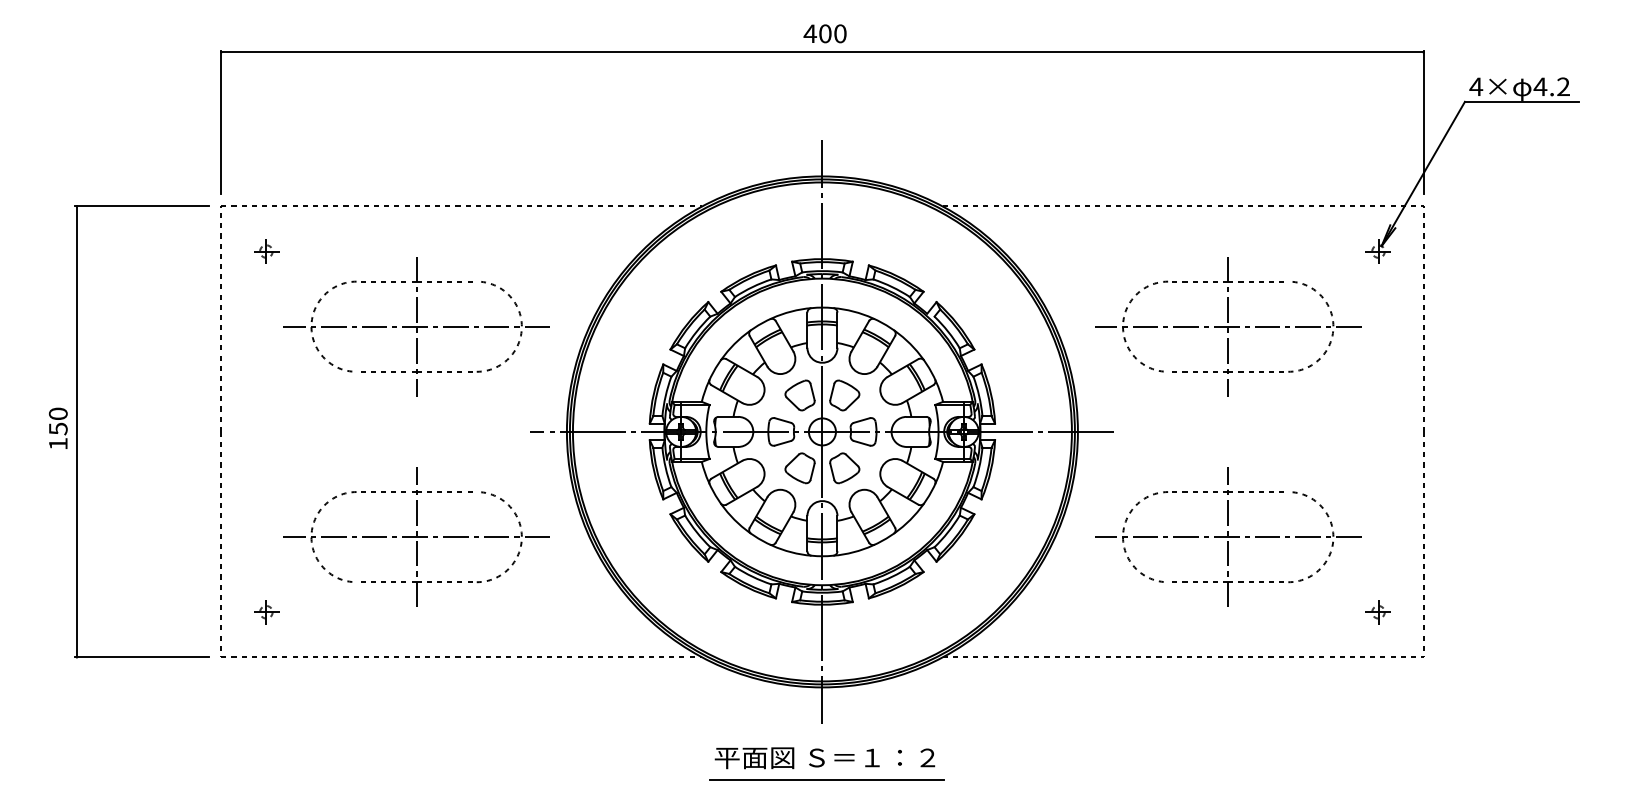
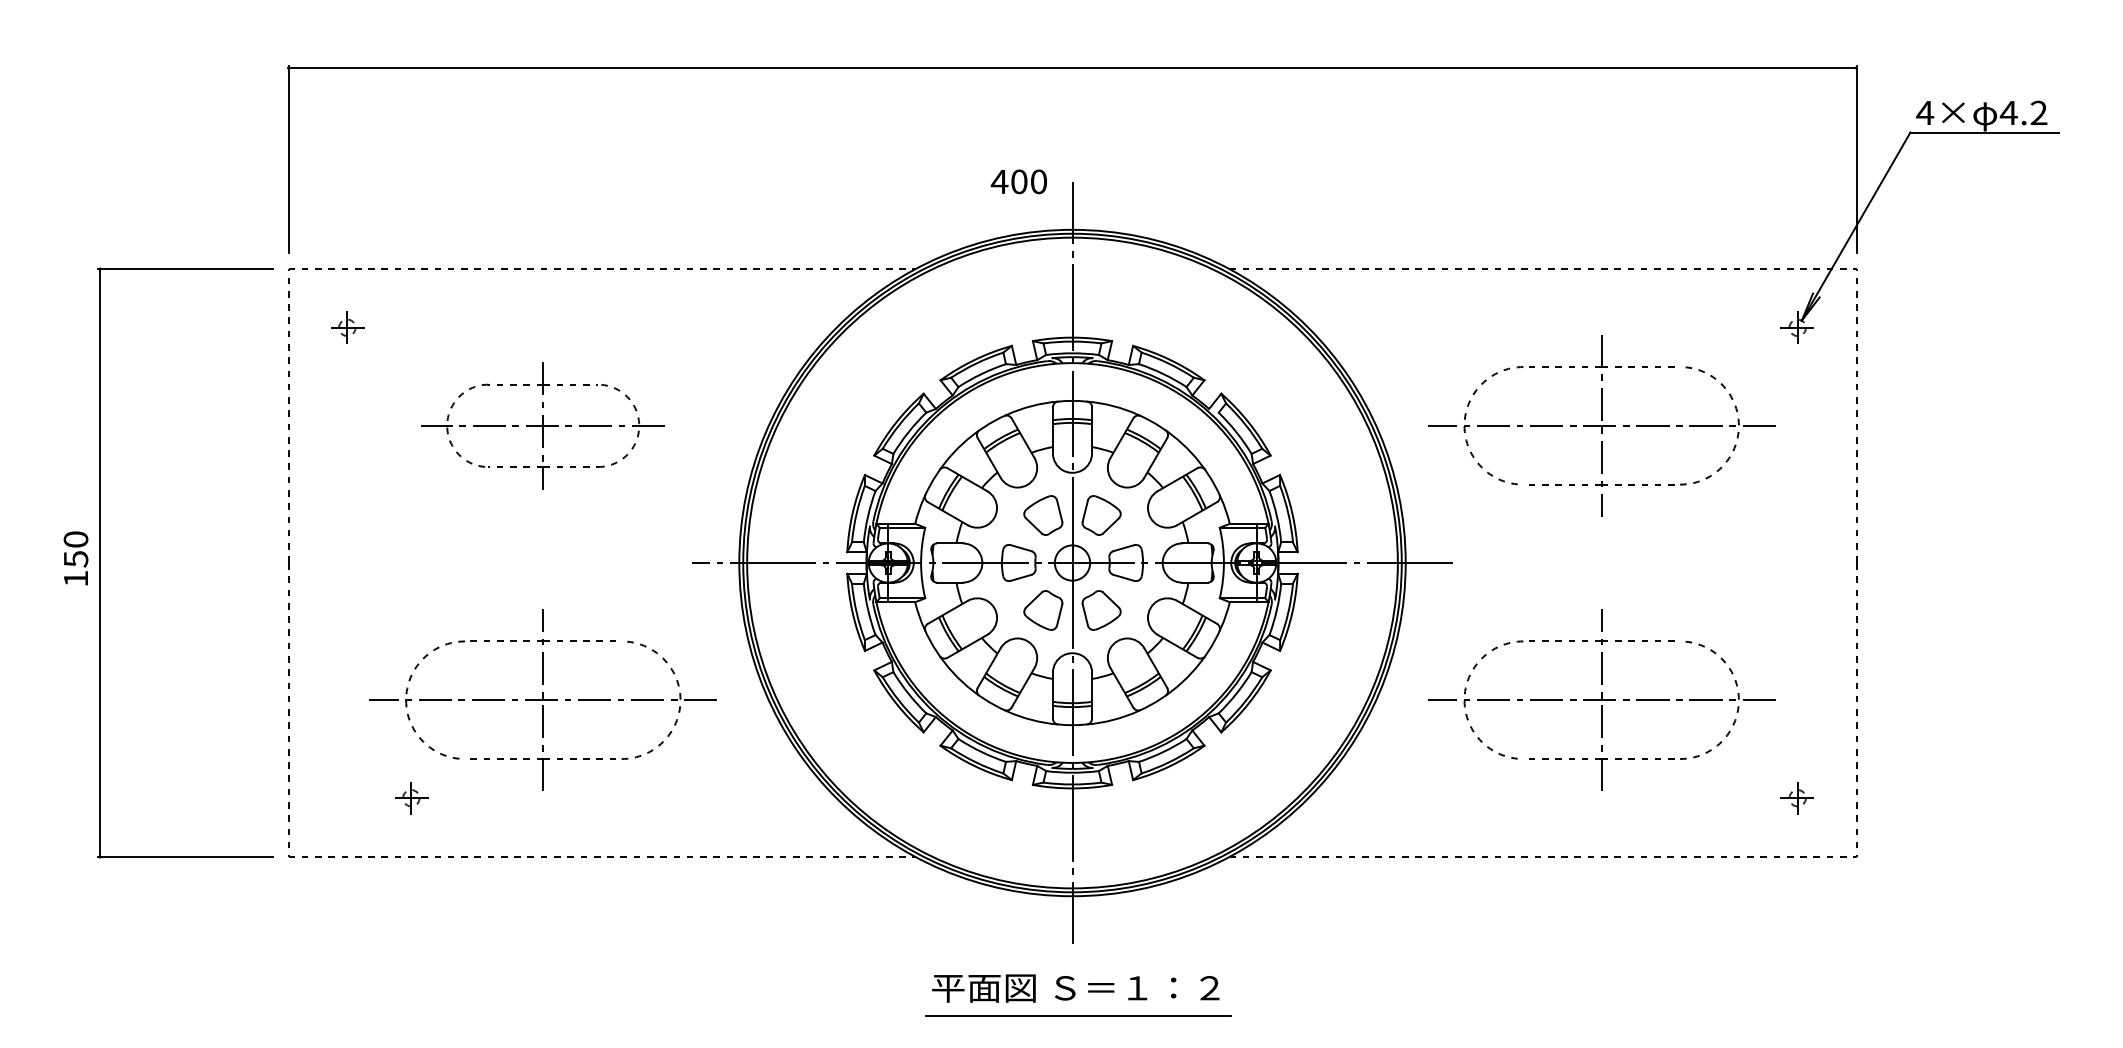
text: (824, 33) -> (1018, 181), moved
part: (416, 326) -> (542, 425), size x0.7
part: (266, 612) -> (411, 798), moved

